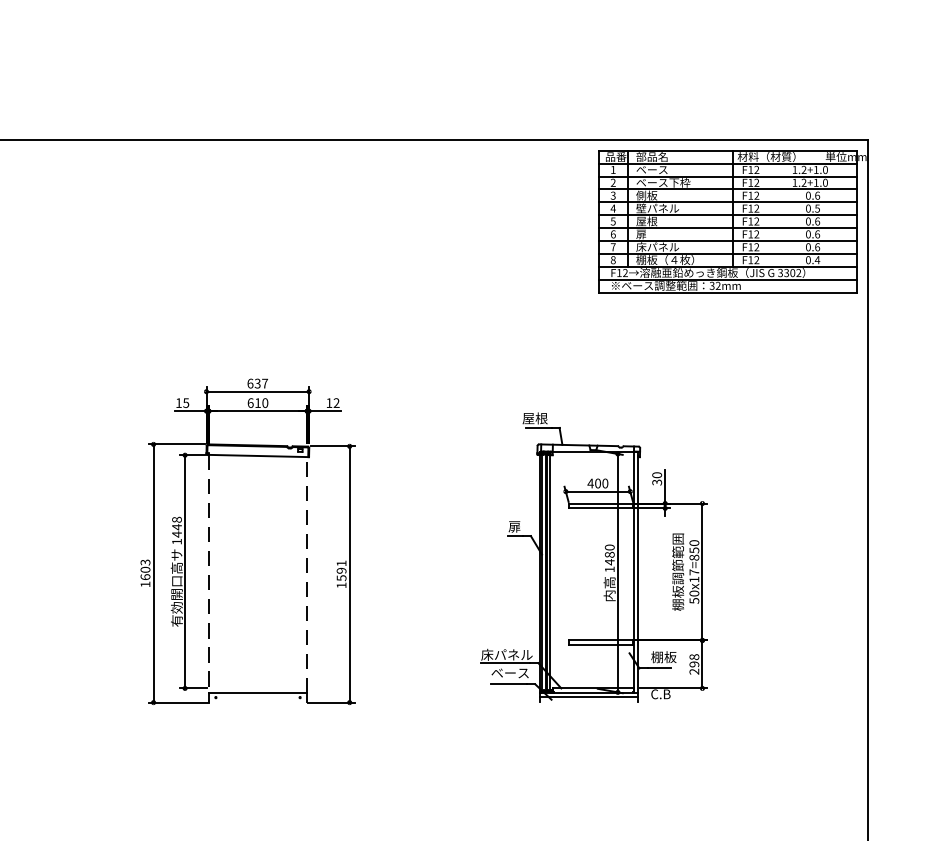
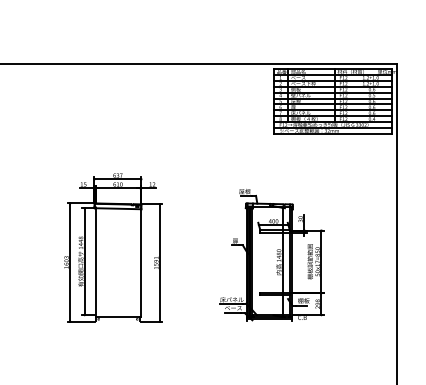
line: (208, 573) -> (95, 262), dashed -> solid
line: (307, 573) -> (140, 262), dashed -> solid

